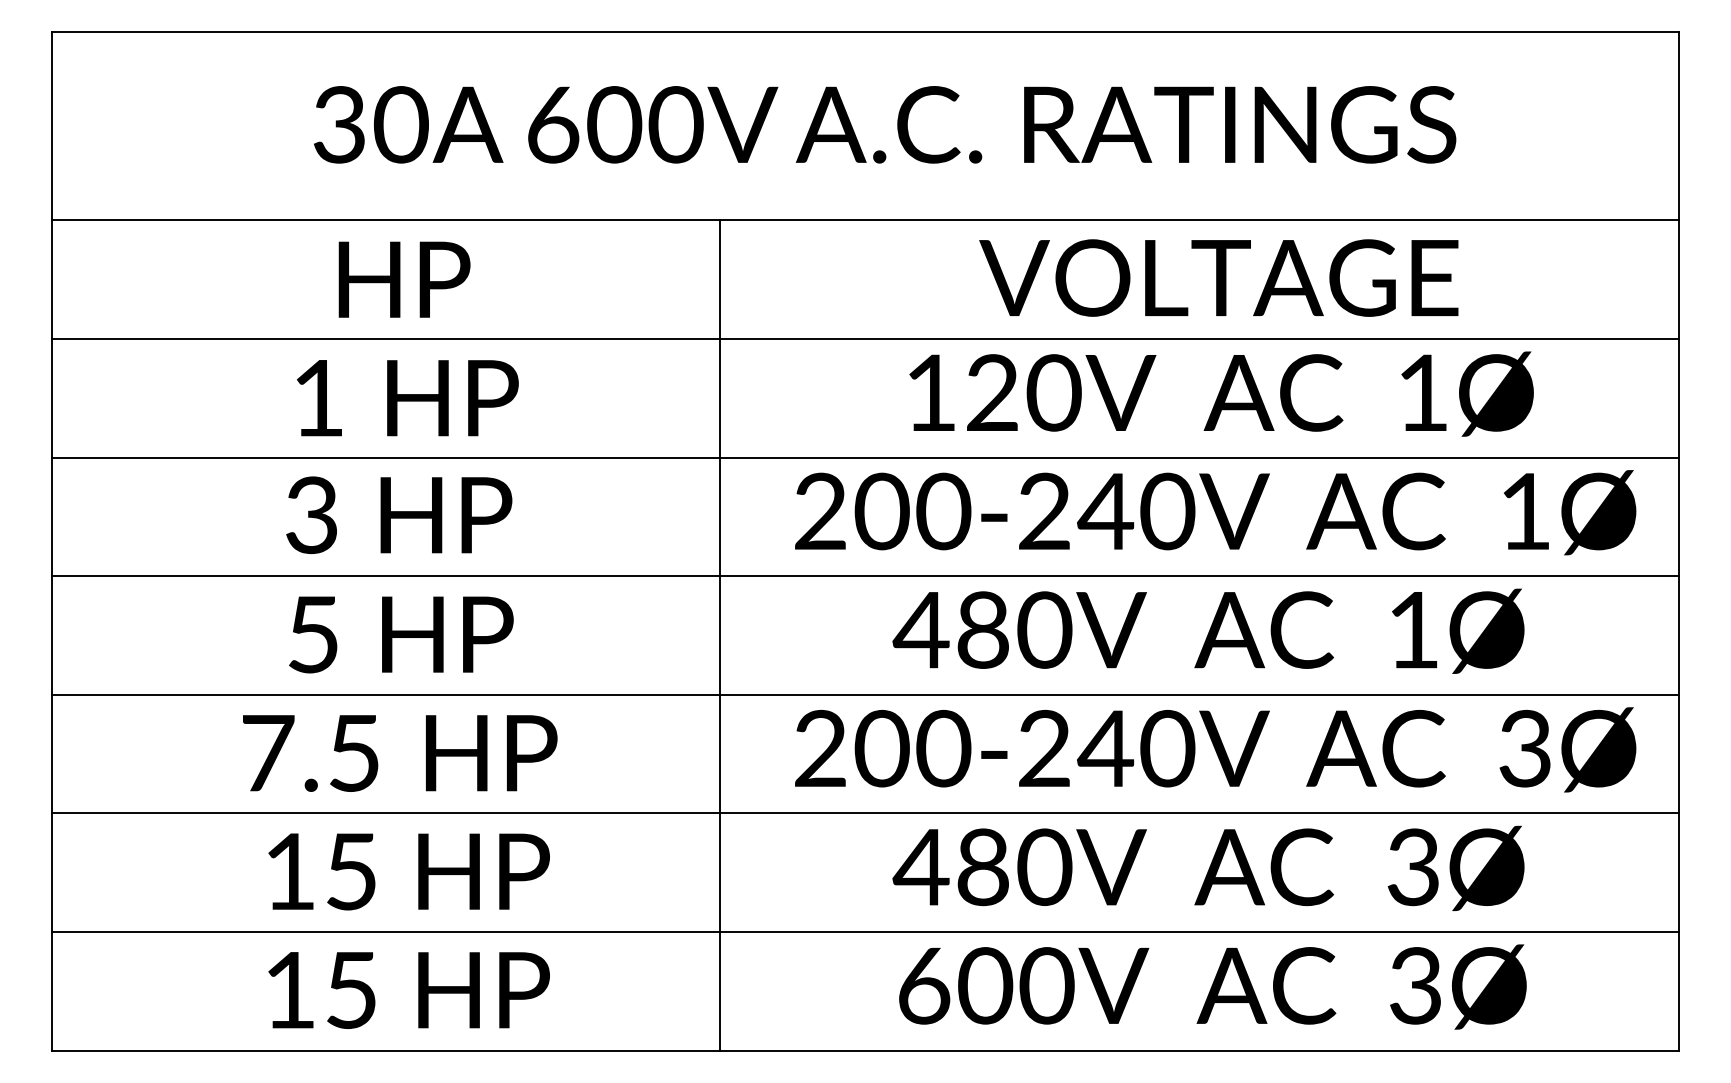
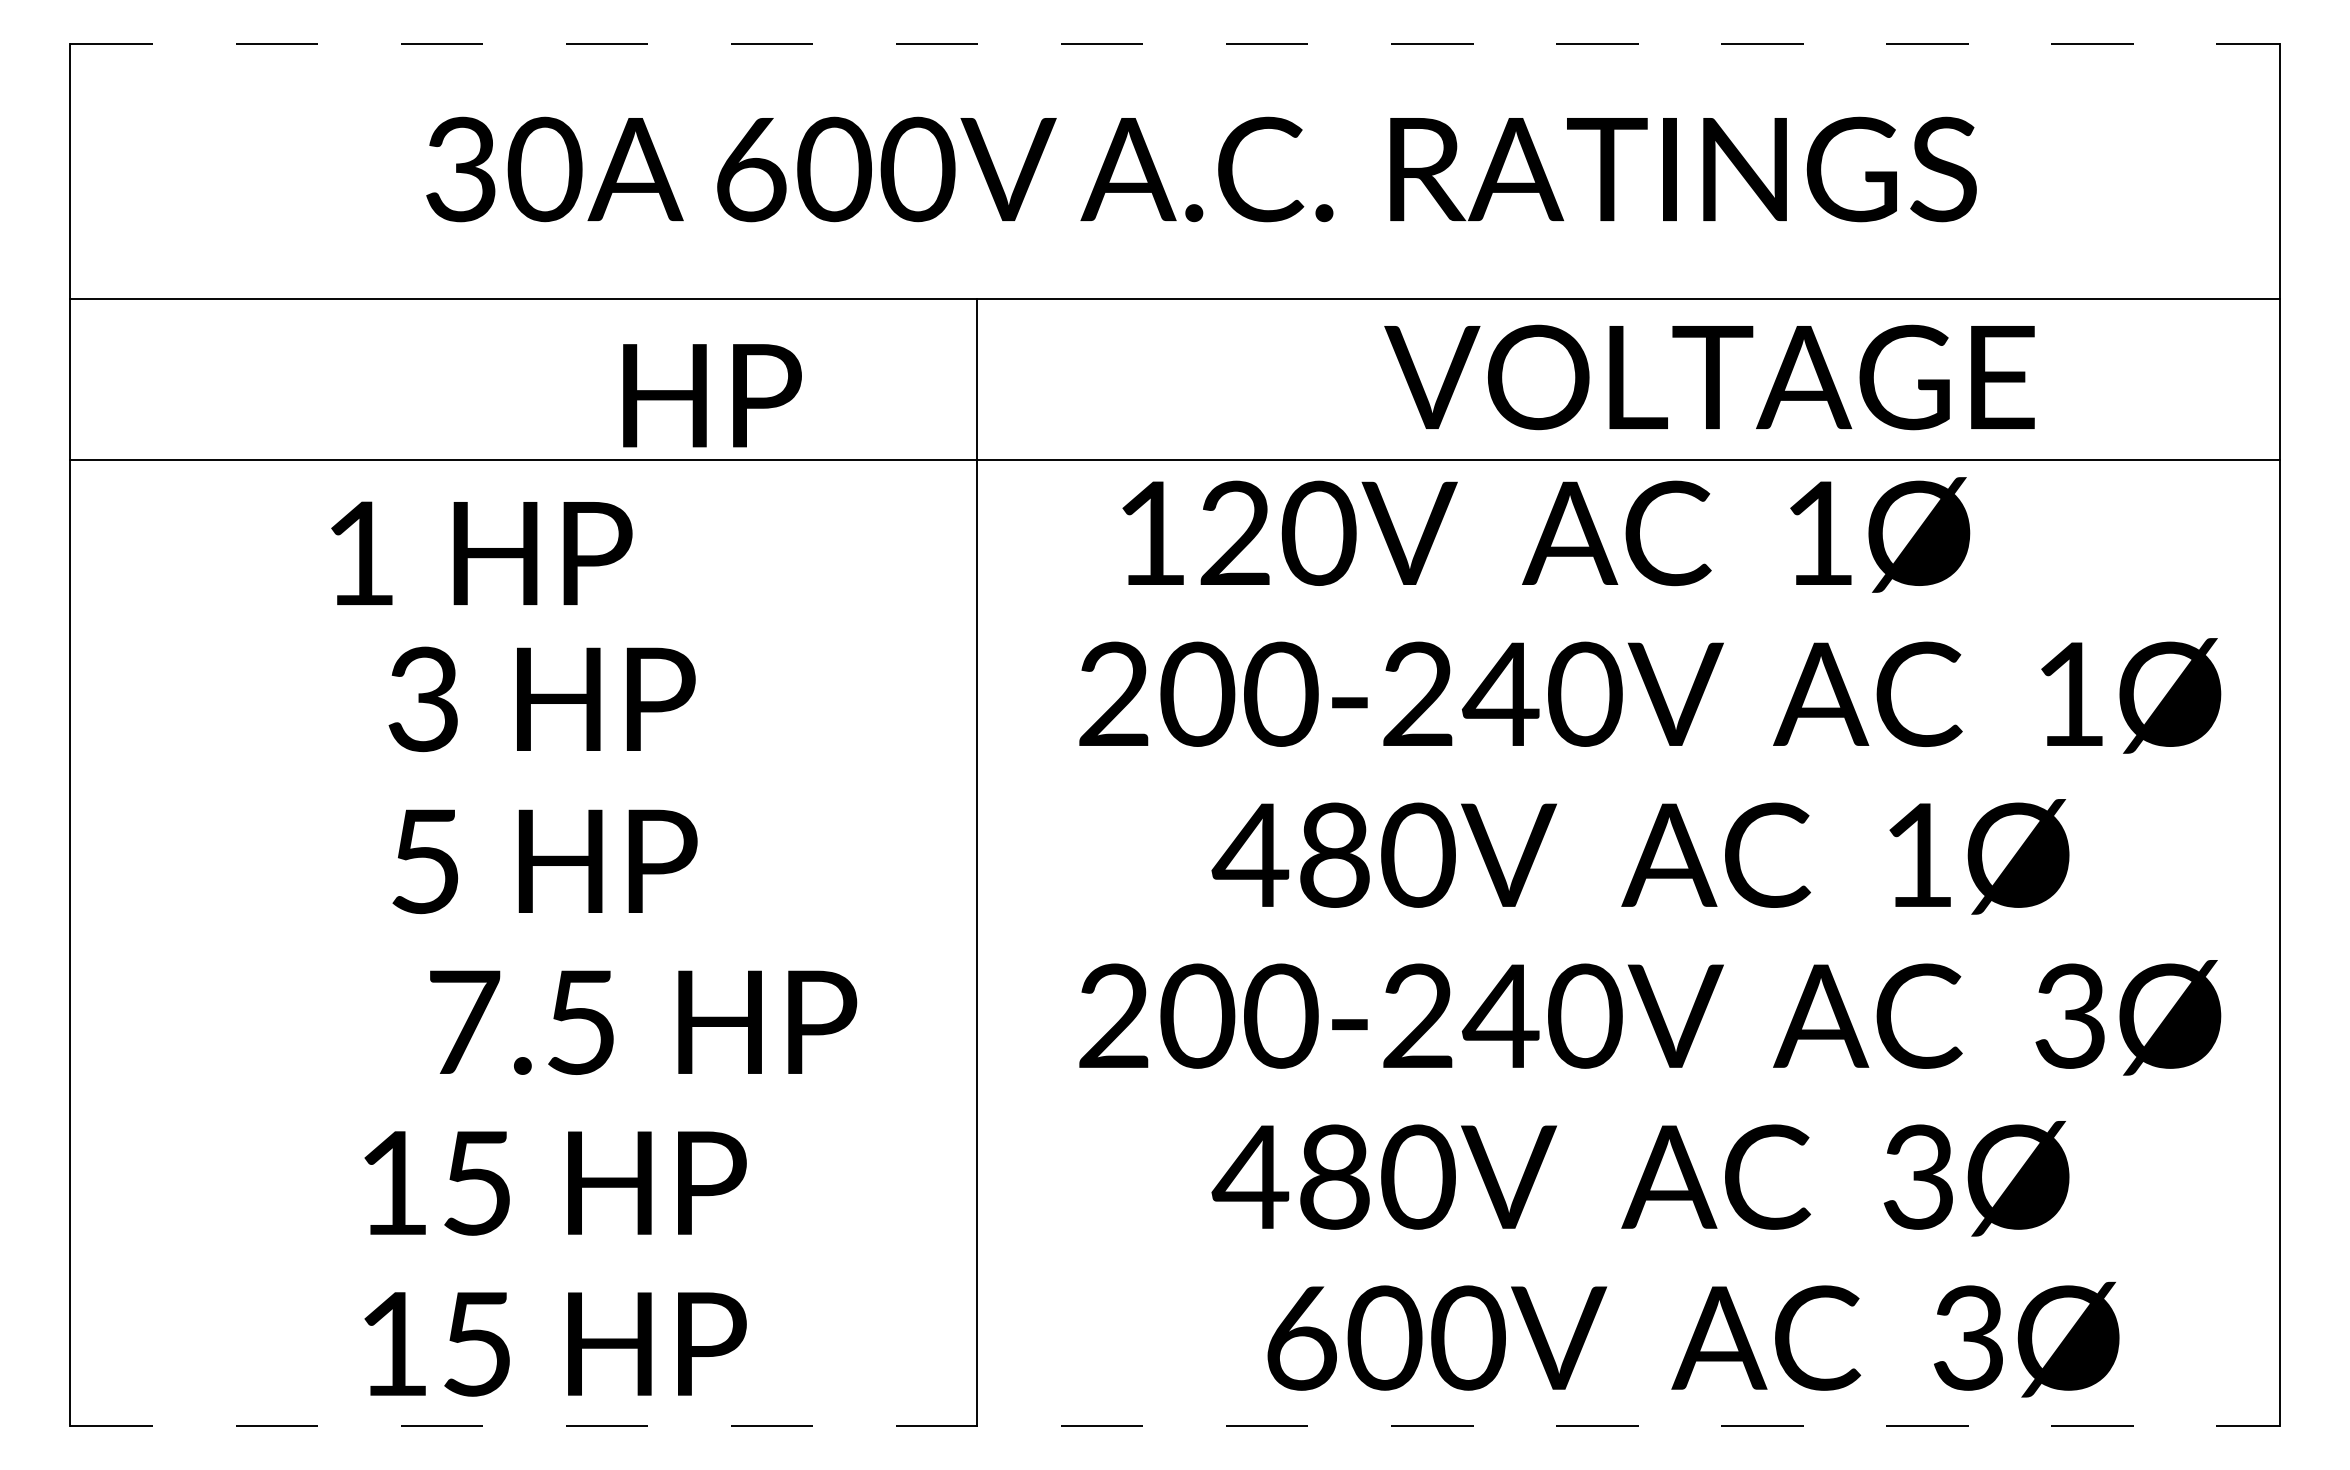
line: (865, 32) -> (1174, 44), solid -> dashed
text: (1218, 278) -> (1709, 377), moved
text: (404, 279) -> (712, 395), moved
text: (1221, 393) -> (1546, 534), moved
text: (407, 397) -> (481, 552), moved
line: (865, 457) -> (1174, 621), removed
line: (865, 576) -> (1174, 782), removed
line: (865, 695) -> (1174, 943), removed
text: (400, 753) -> (643, 1022), moved
line: (865, 813) -> (1174, 1103), removed
line: (865, 931) -> (1174, 1264), removed
text: (1212, 986) -> (1693, 1339), moved
line: (865, 1050) -> (1174, 1425), solid -> dashed

